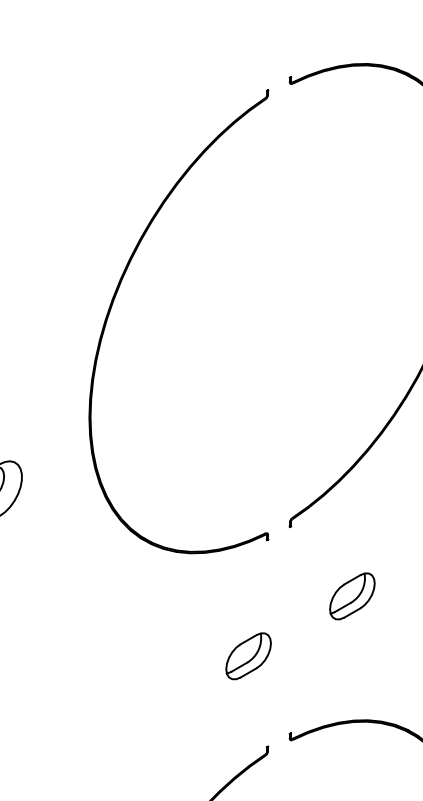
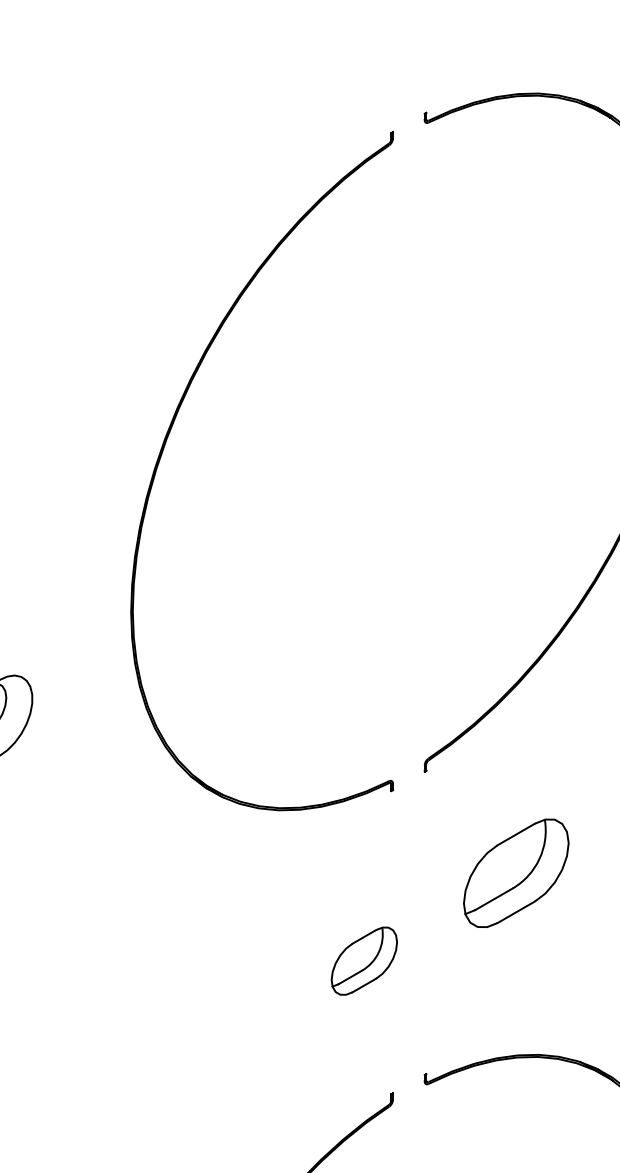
part: (352, 596) -> (516, 873), size x1.6

